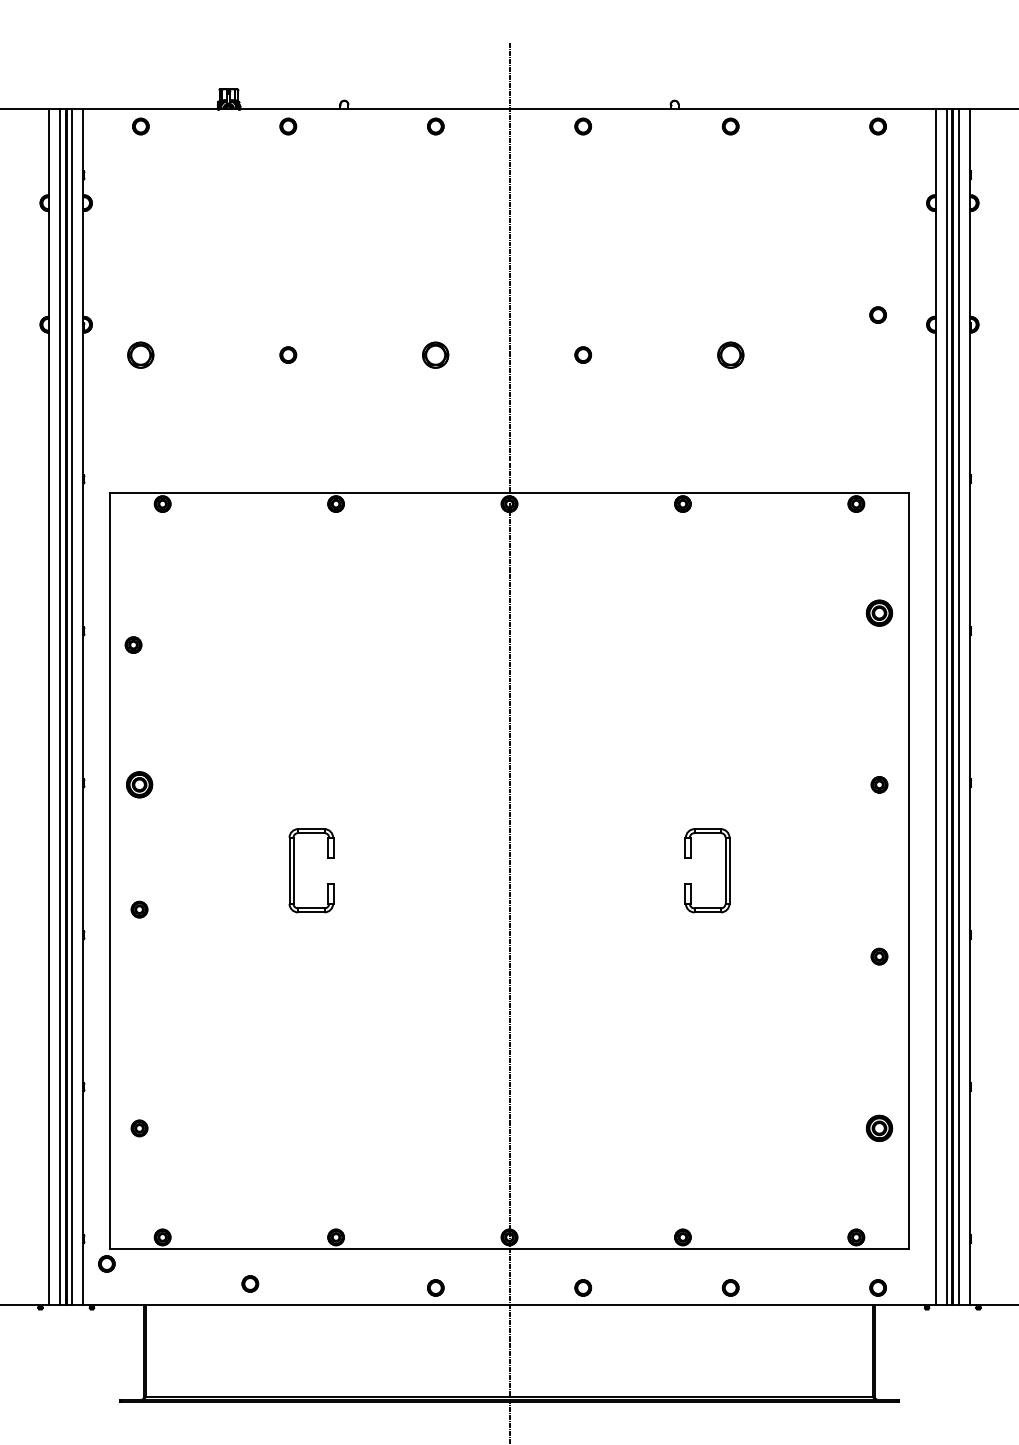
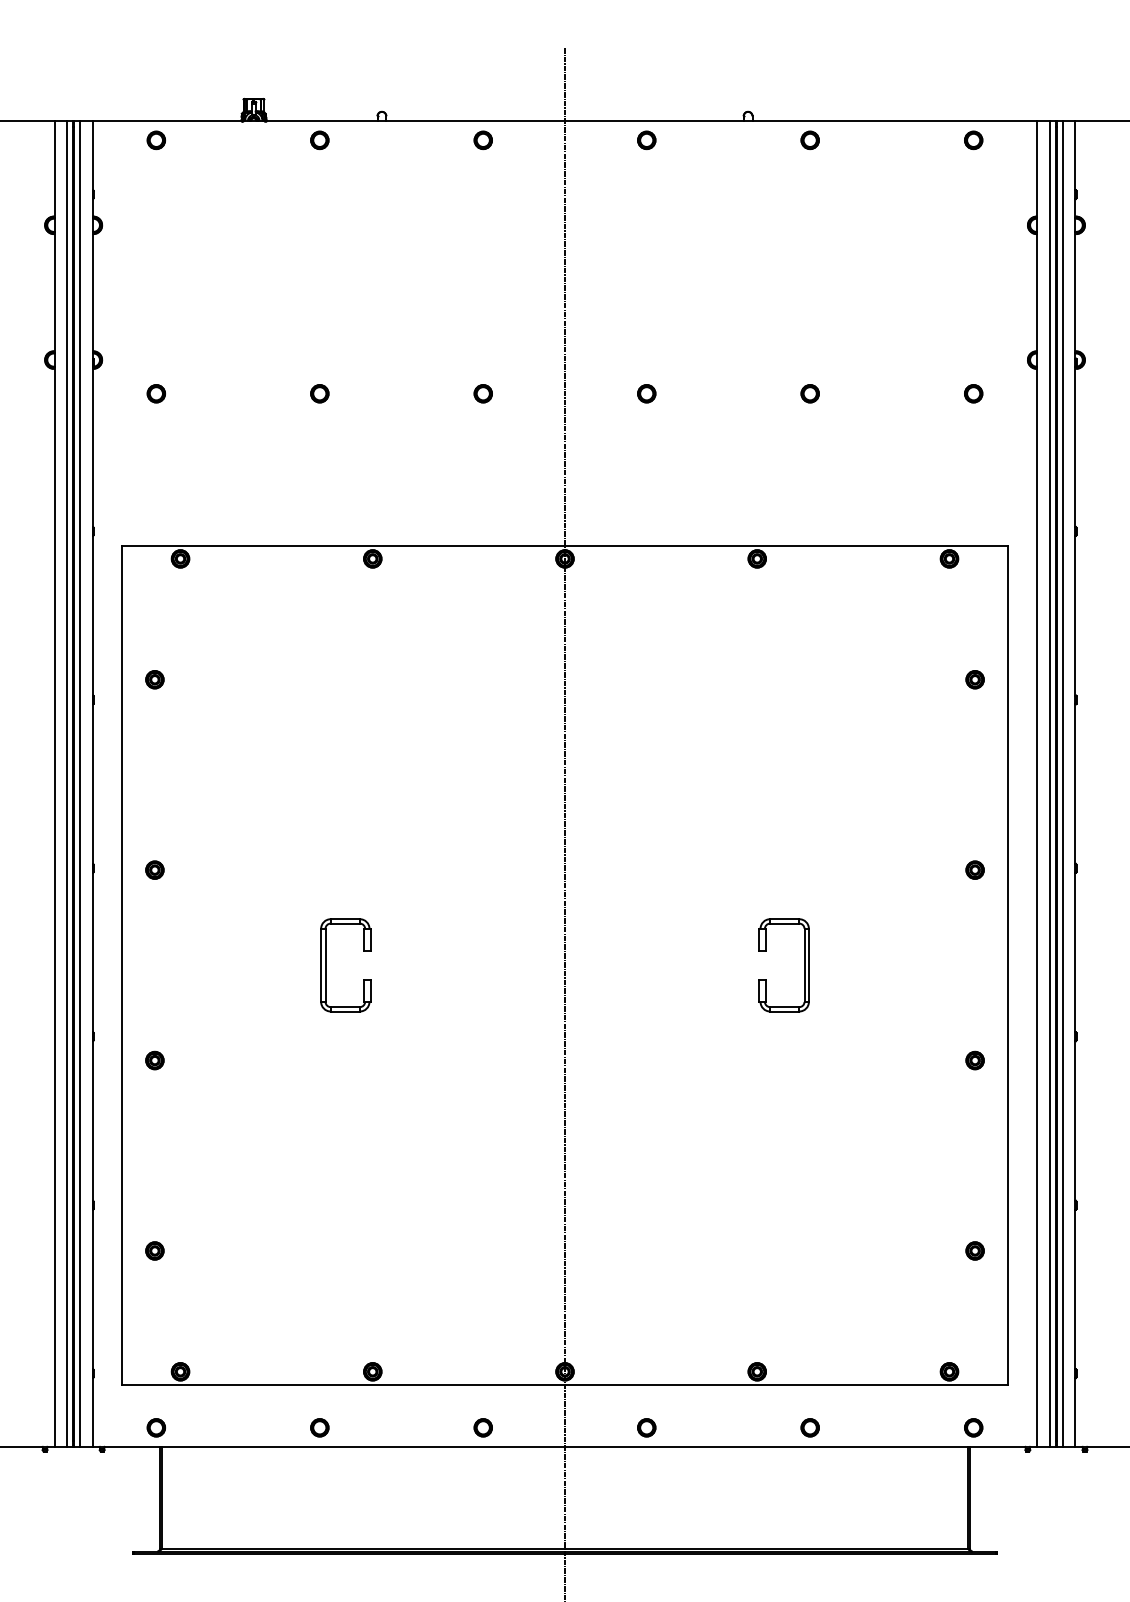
part: (877, 314) -> (972, 393), moved
part: (140, 354) -> (155, 393), size x0.62
part: (435, 354) -> (482, 393), size x0.62
part: (730, 354) -> (809, 393), size x0.62
part: (879, 612) -> (975, 679), size x0.62
part: (133, 644) -> (154, 679), moved
part: (139, 784) -> (154, 869), size x0.62
part: (139, 909) -> (154, 1060), moved
part: (879, 1128) -> (975, 1251), size x0.62
part: (106, 1263) -> (155, 1427), moved
part: (250, 1283) -> (320, 1427), moved

